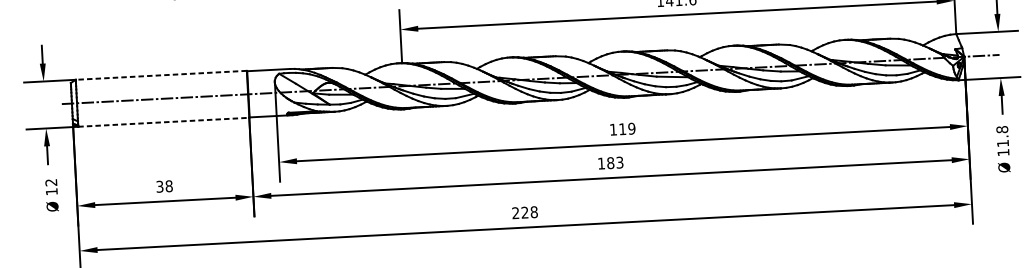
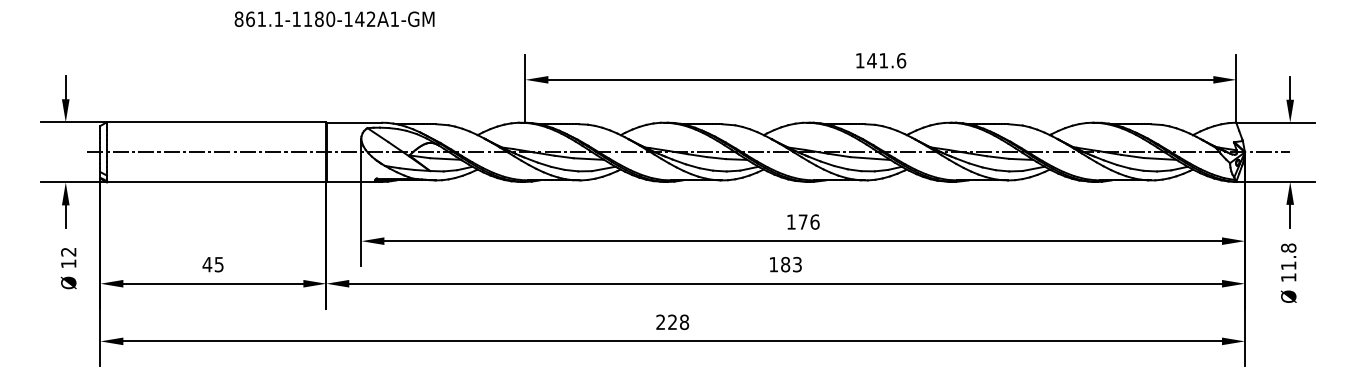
line: (161, 75) -> (216, 122), dashed -> solid
line: (163, 122) -> (216, 182), dashed -> solid
text: (626, 128) -> (808, 221), 119 -> 176
text: (163, 186) -> (212, 264), 38 -> 45

